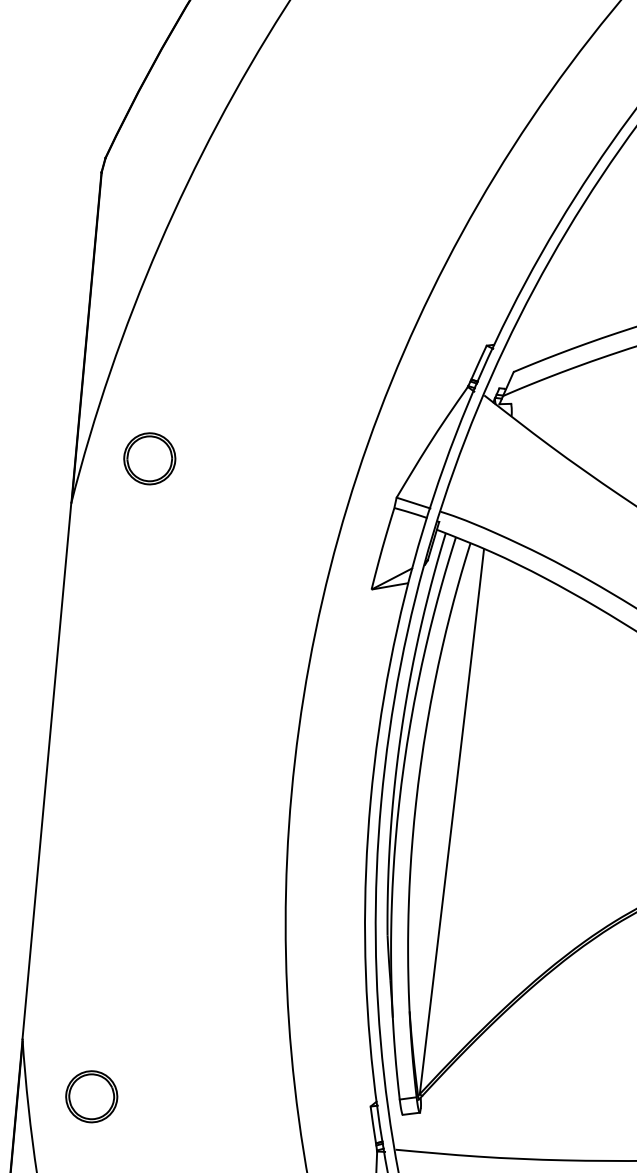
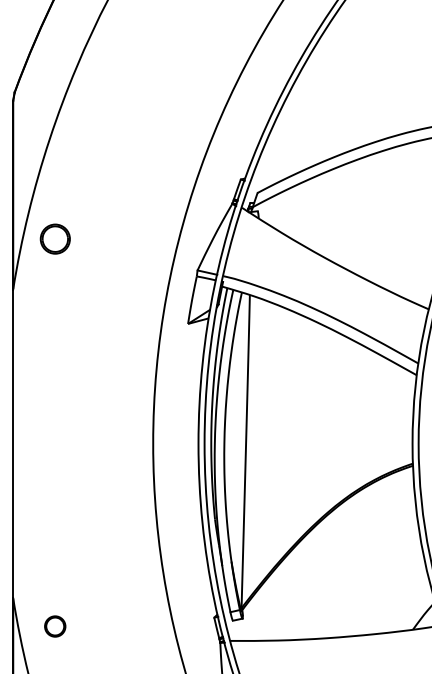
part: (148, 457) -> (54, 238), moved
part: (90, 1096) -> (54, 626), size x0.7

